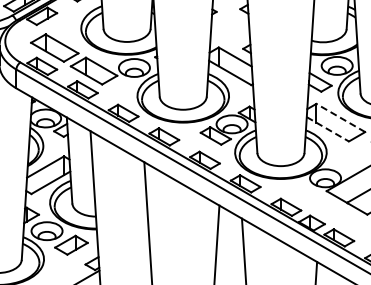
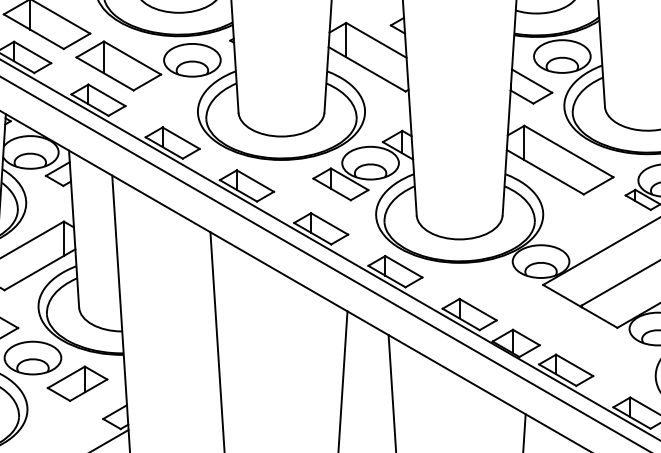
line: (340, 117) -> (568, 150), dashed -> solid
line: (328, 129) -> (546, 172), dashed -> solid

